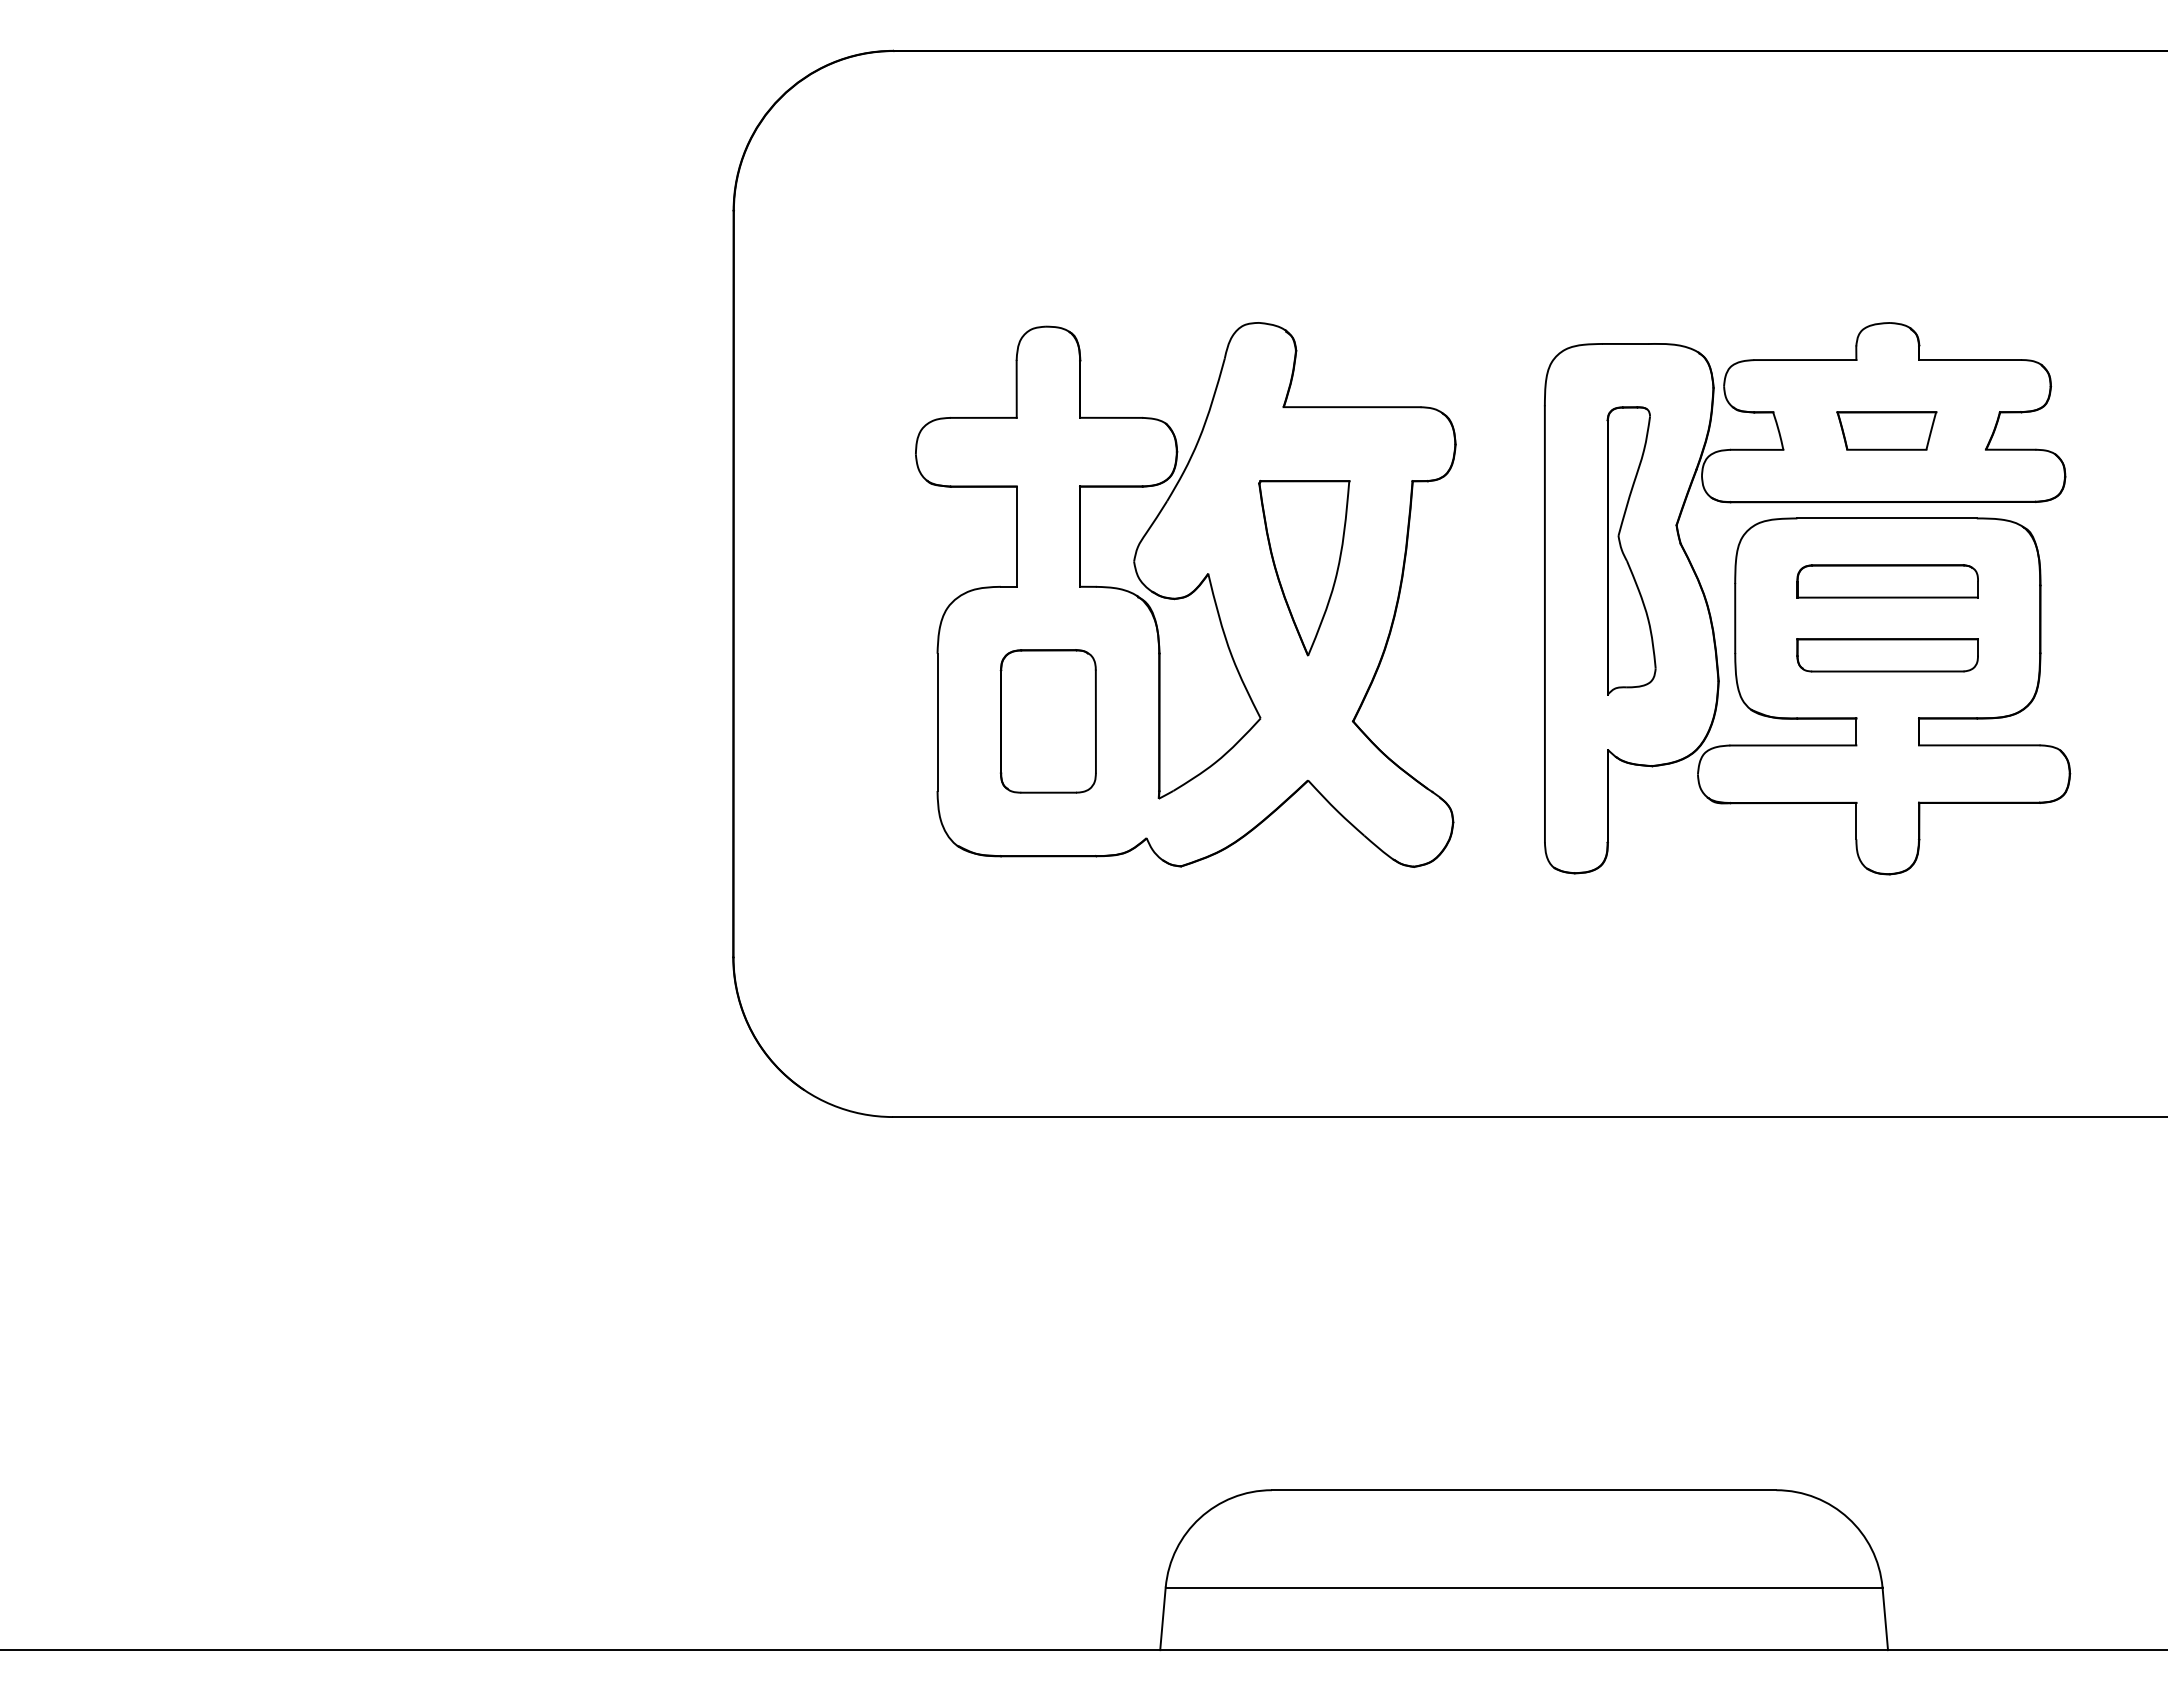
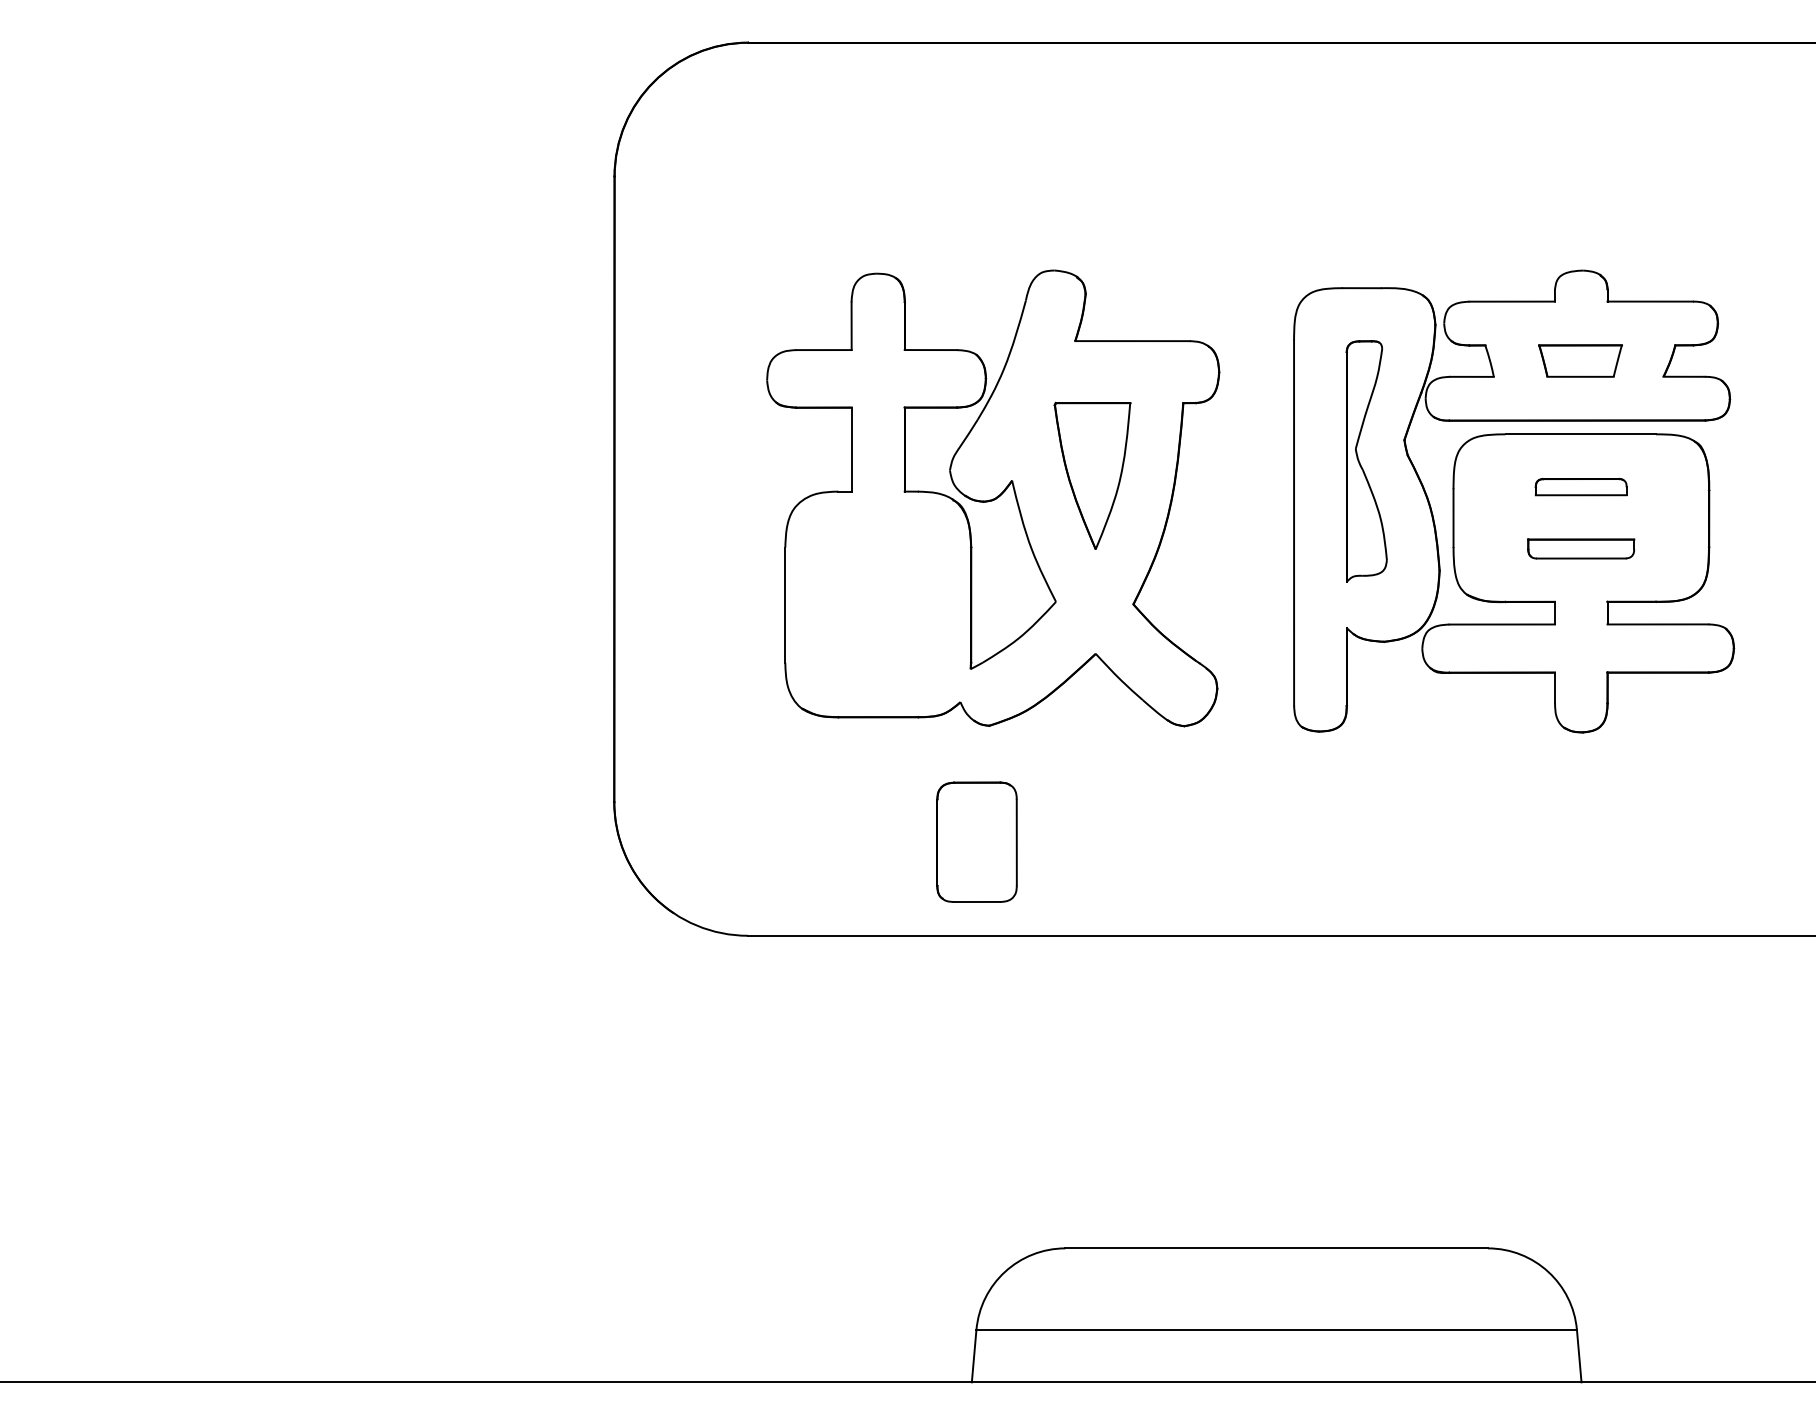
part: (1887, 581) -> (1581, 487), size x0.6
part: (1887, 655) -> (1581, 549), size x0.7
part: (1047, 721) -> (976, 842), moved

